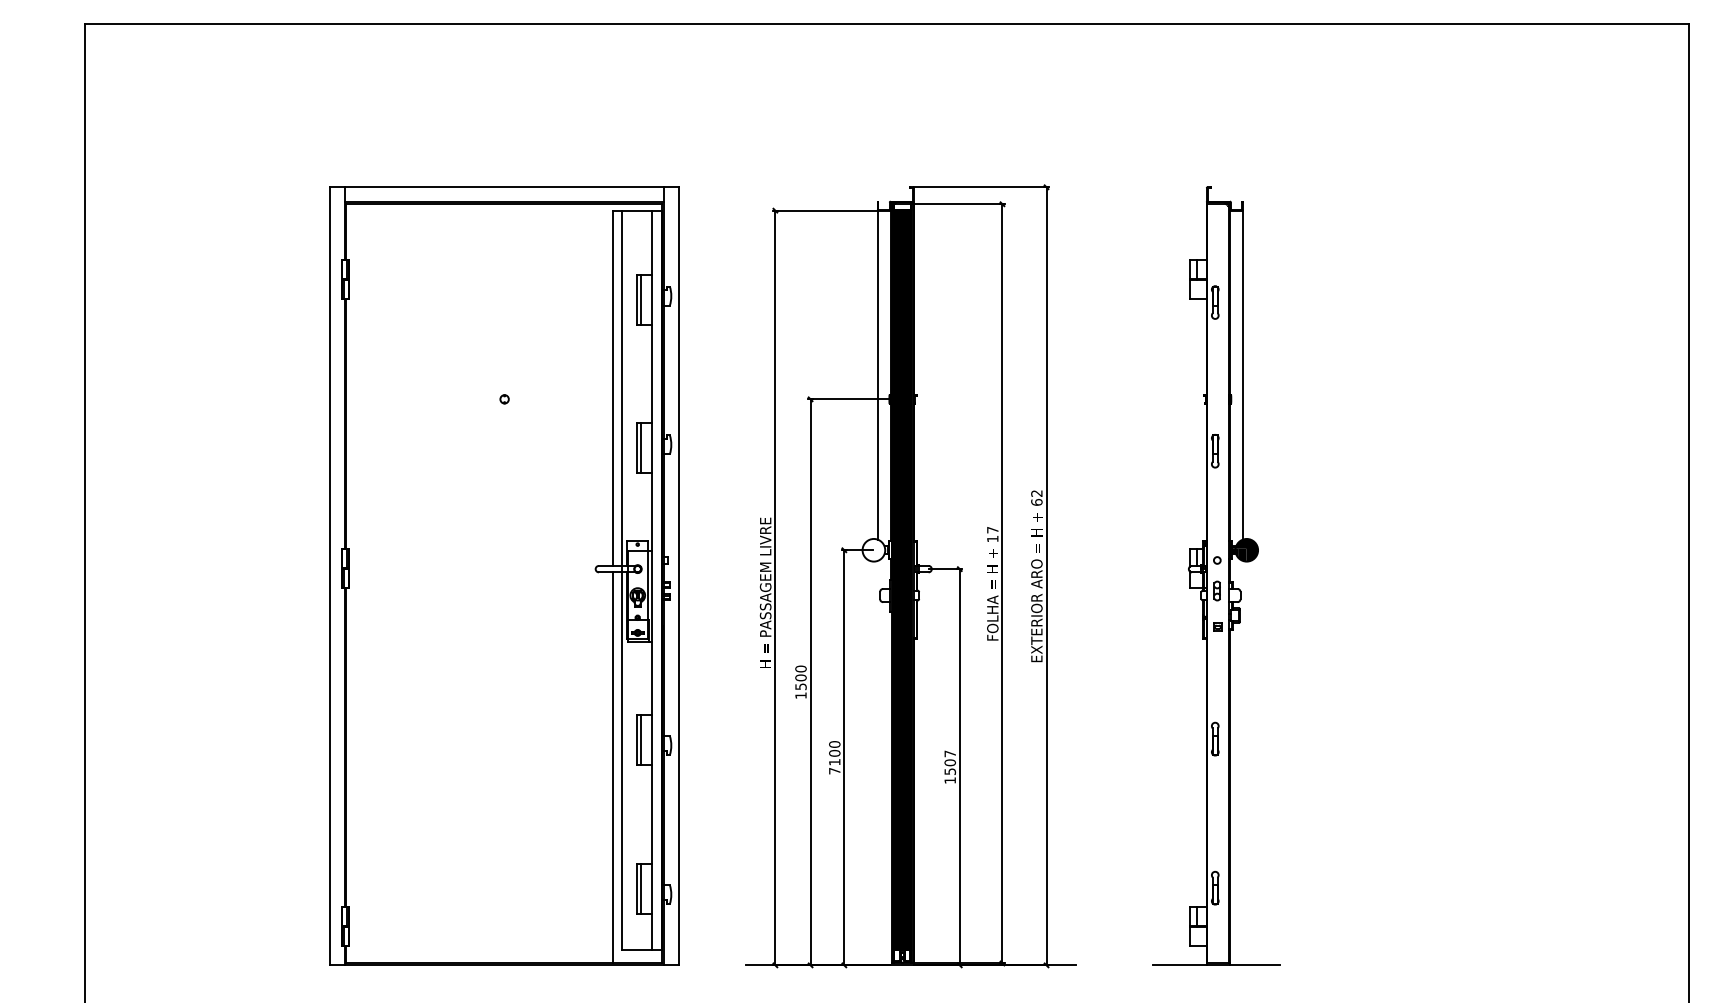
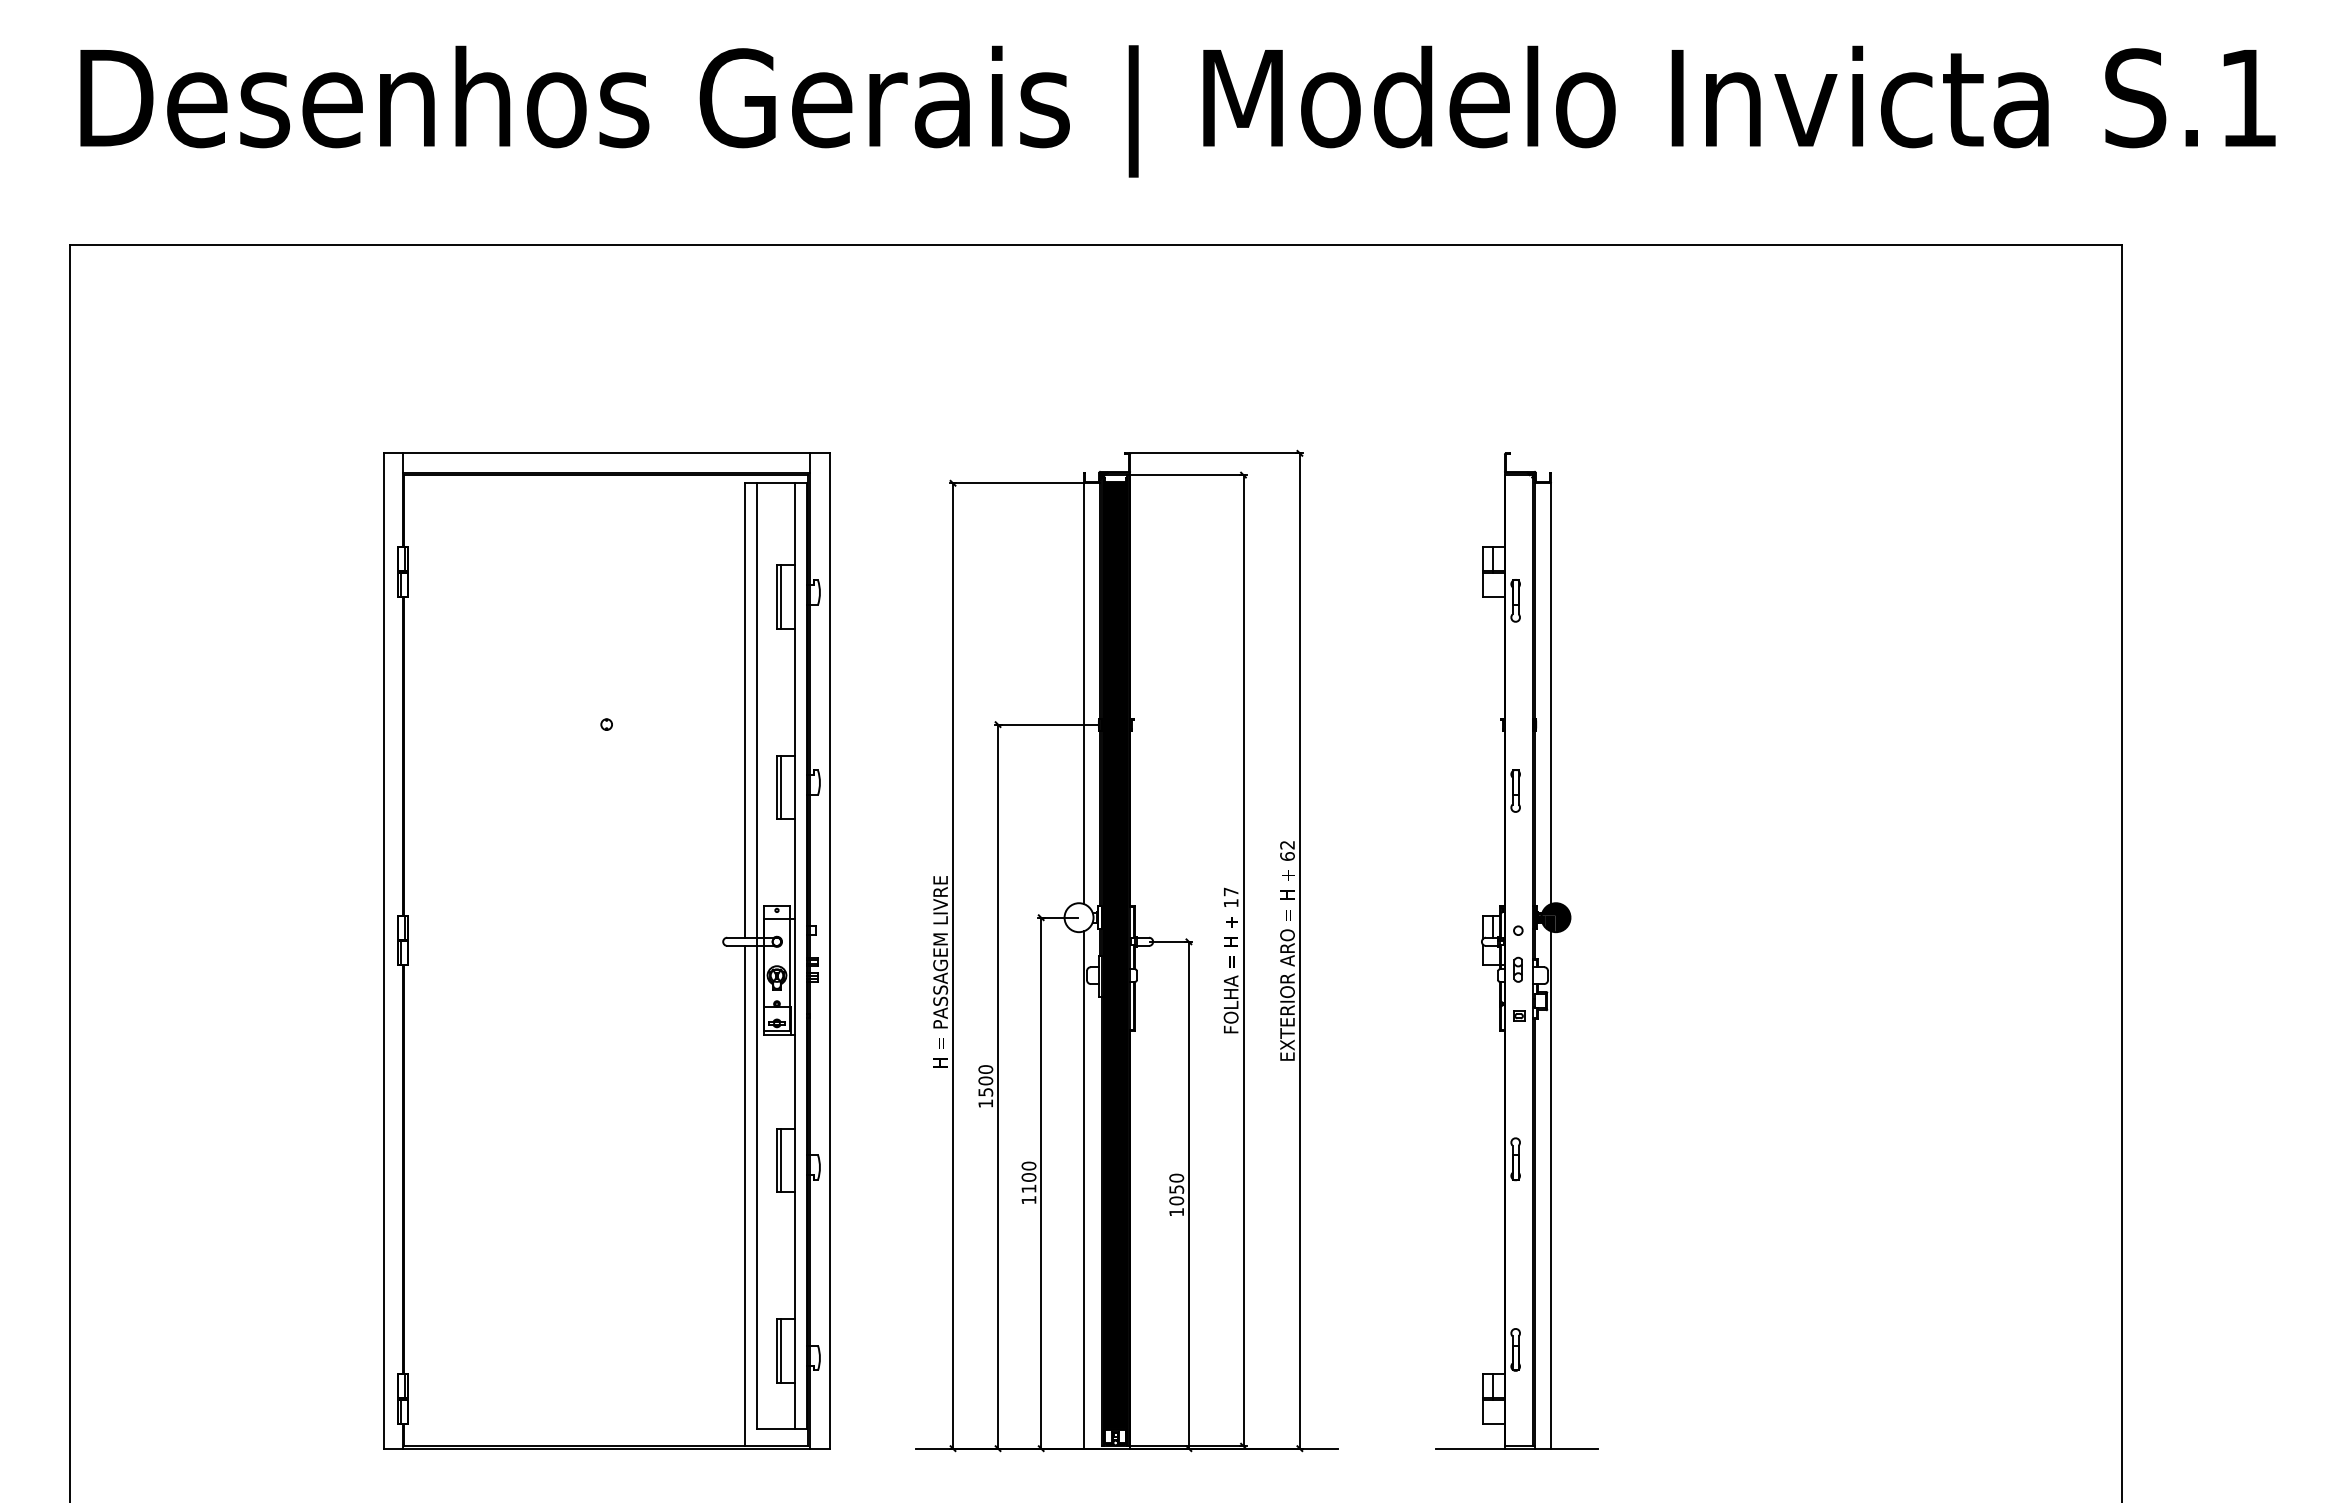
line: (877, 762) -> (1083, 1189), added
text: (950, 762) -> (1176, 1189), 1507 -> 1050
line: (1243, 762) -> (1551, 1189), added
text: (834, 771) -> (1028, 1200), 7100 -> 1100

